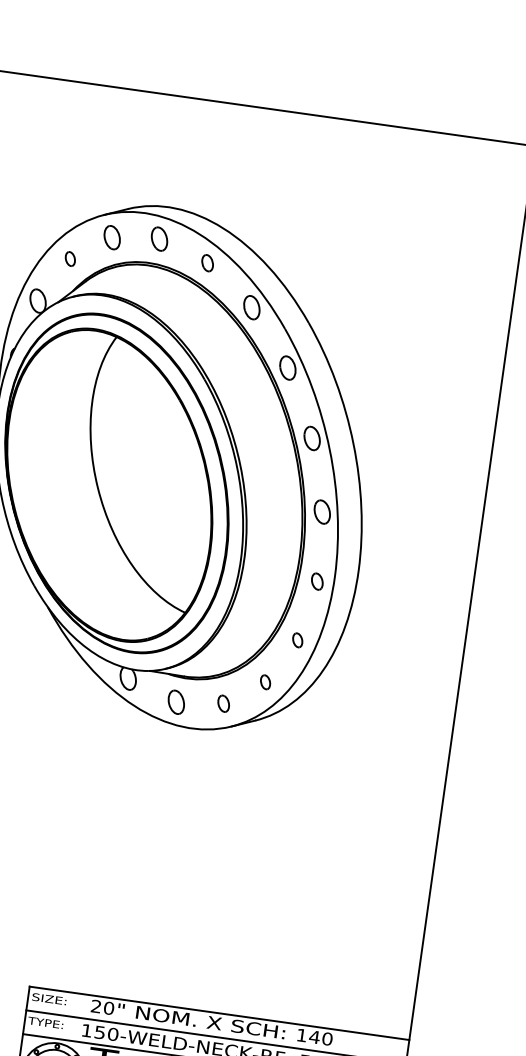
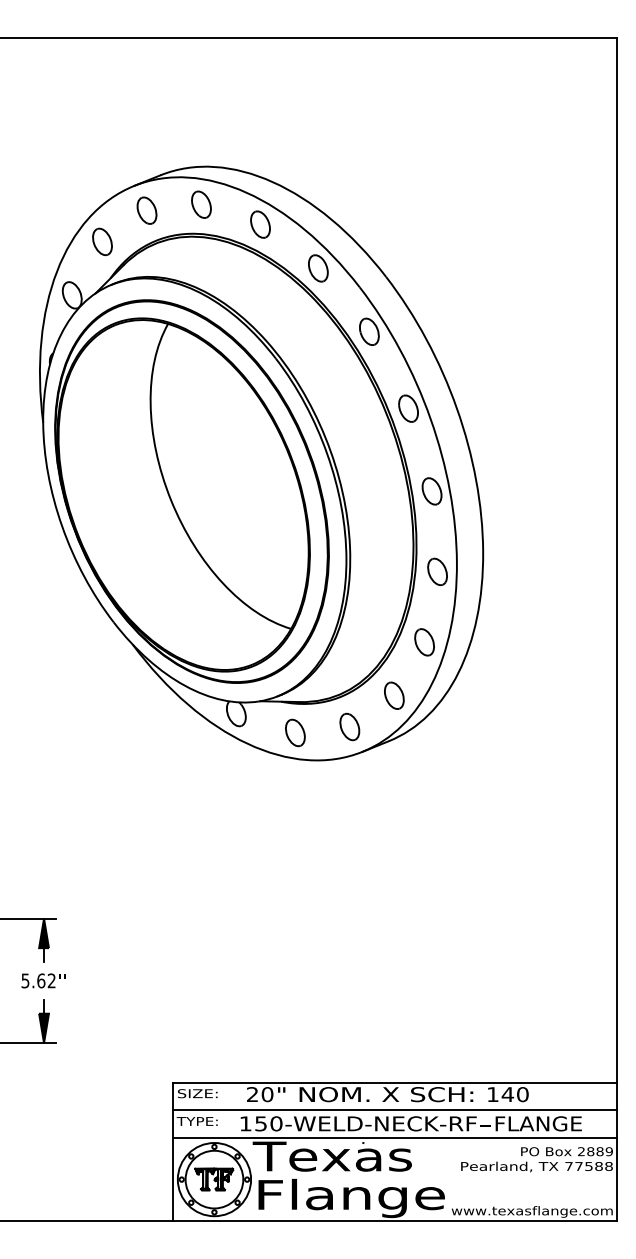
part: (70, 258) -> (102, 241), size x1.67
part: (207, 263) -> (260, 224), size x1.43
part: (317, 581) -> (437, 571), size x1.43
part: (297, 640) -> (424, 642), size x1.67
part: (265, 682) -> (394, 695), size x1.67
part: (223, 703) -> (349, 726), size x1.43

